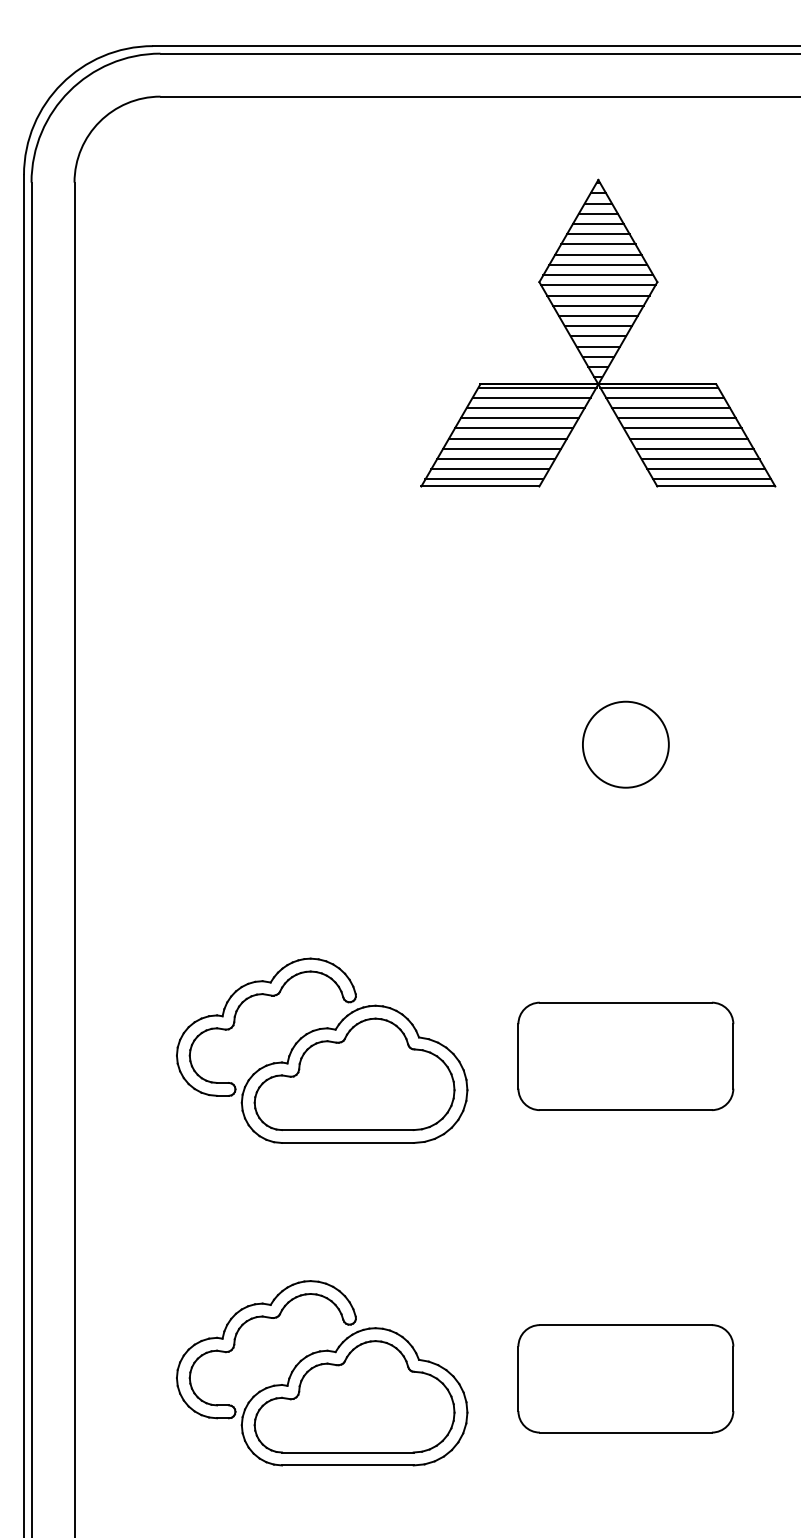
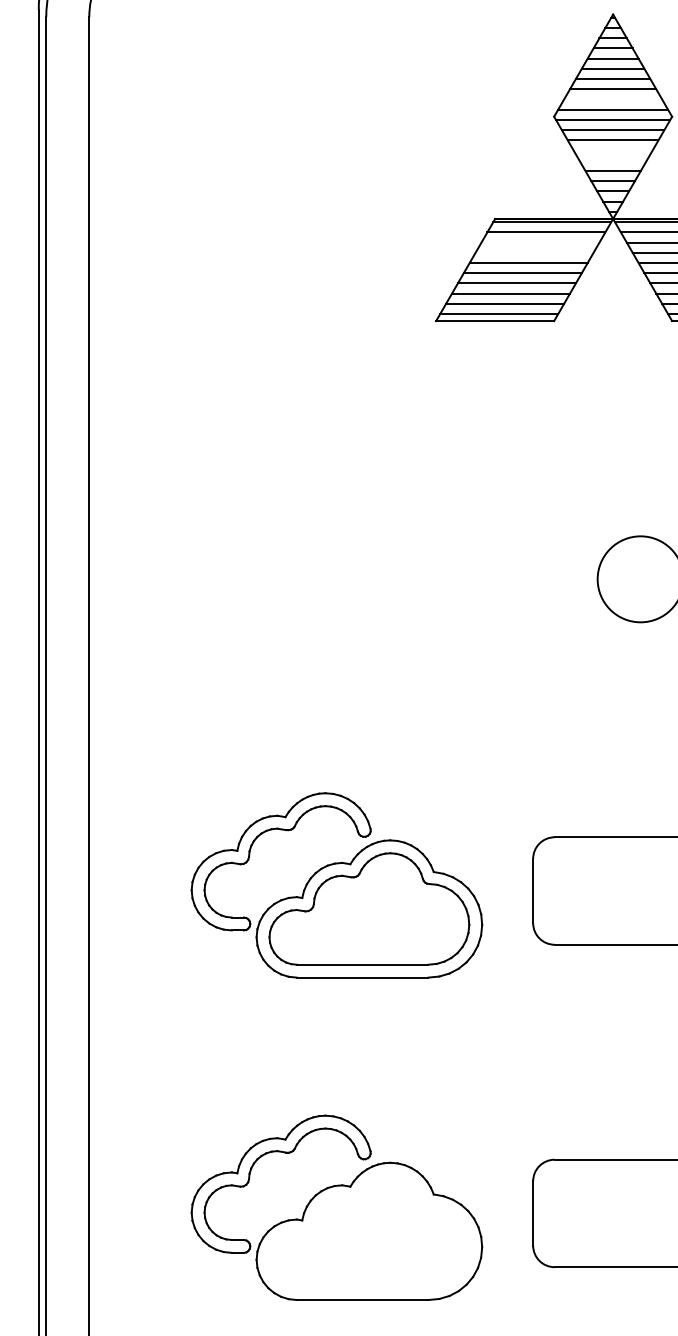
line: (598, 264) -> (613, 99), removed
line: (597, 316) -> (612, 151), removed
line: (597, 326) -> (612, 161), removed
line: (525, 407) -> (540, 242), removed
line: (519, 418) -> (534, 253), removed
part: (354, 1396) -> (369, 1231), removed

